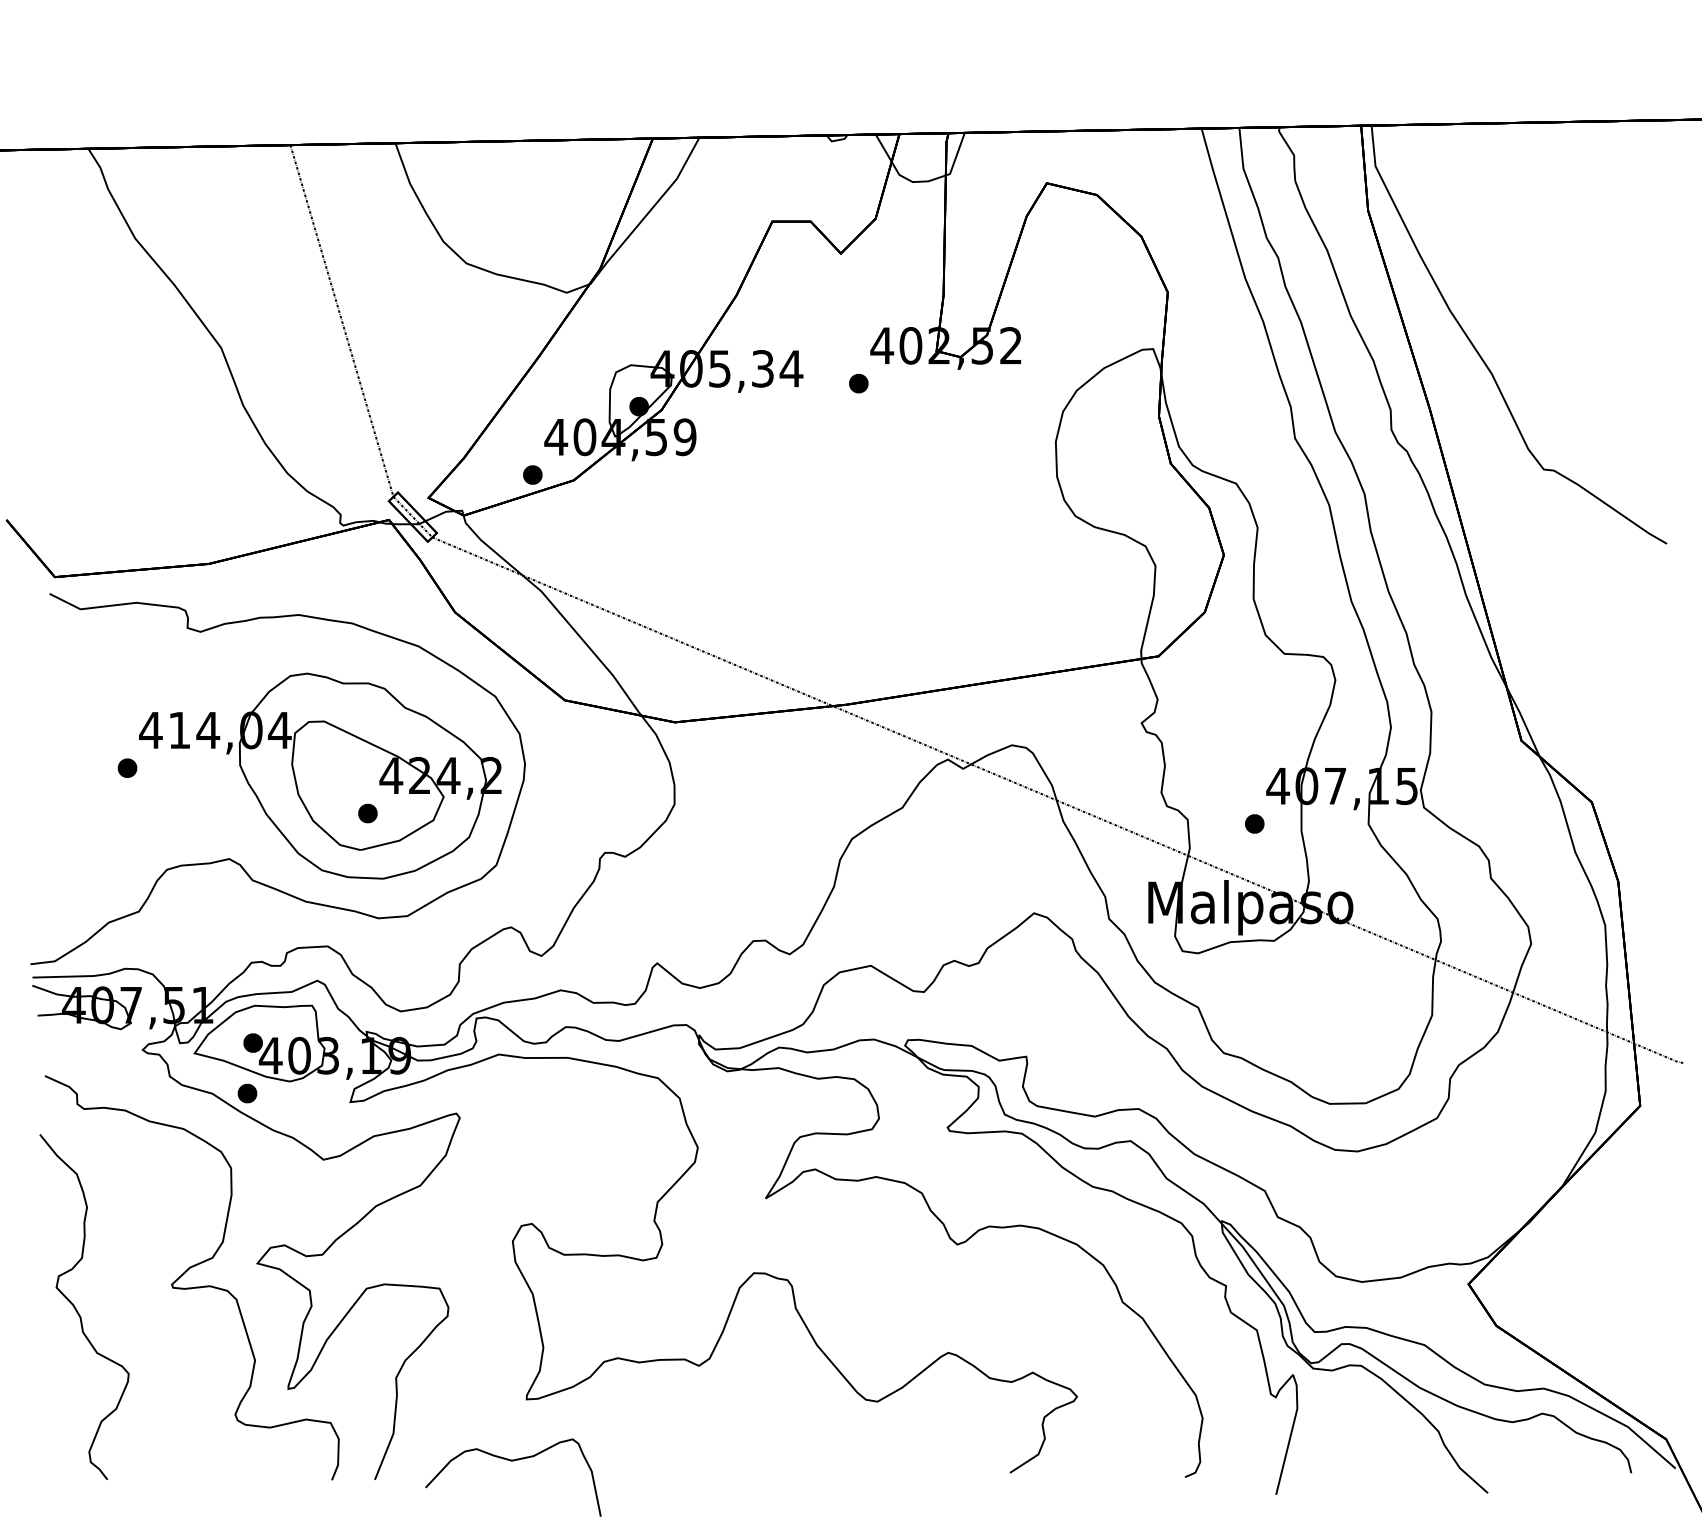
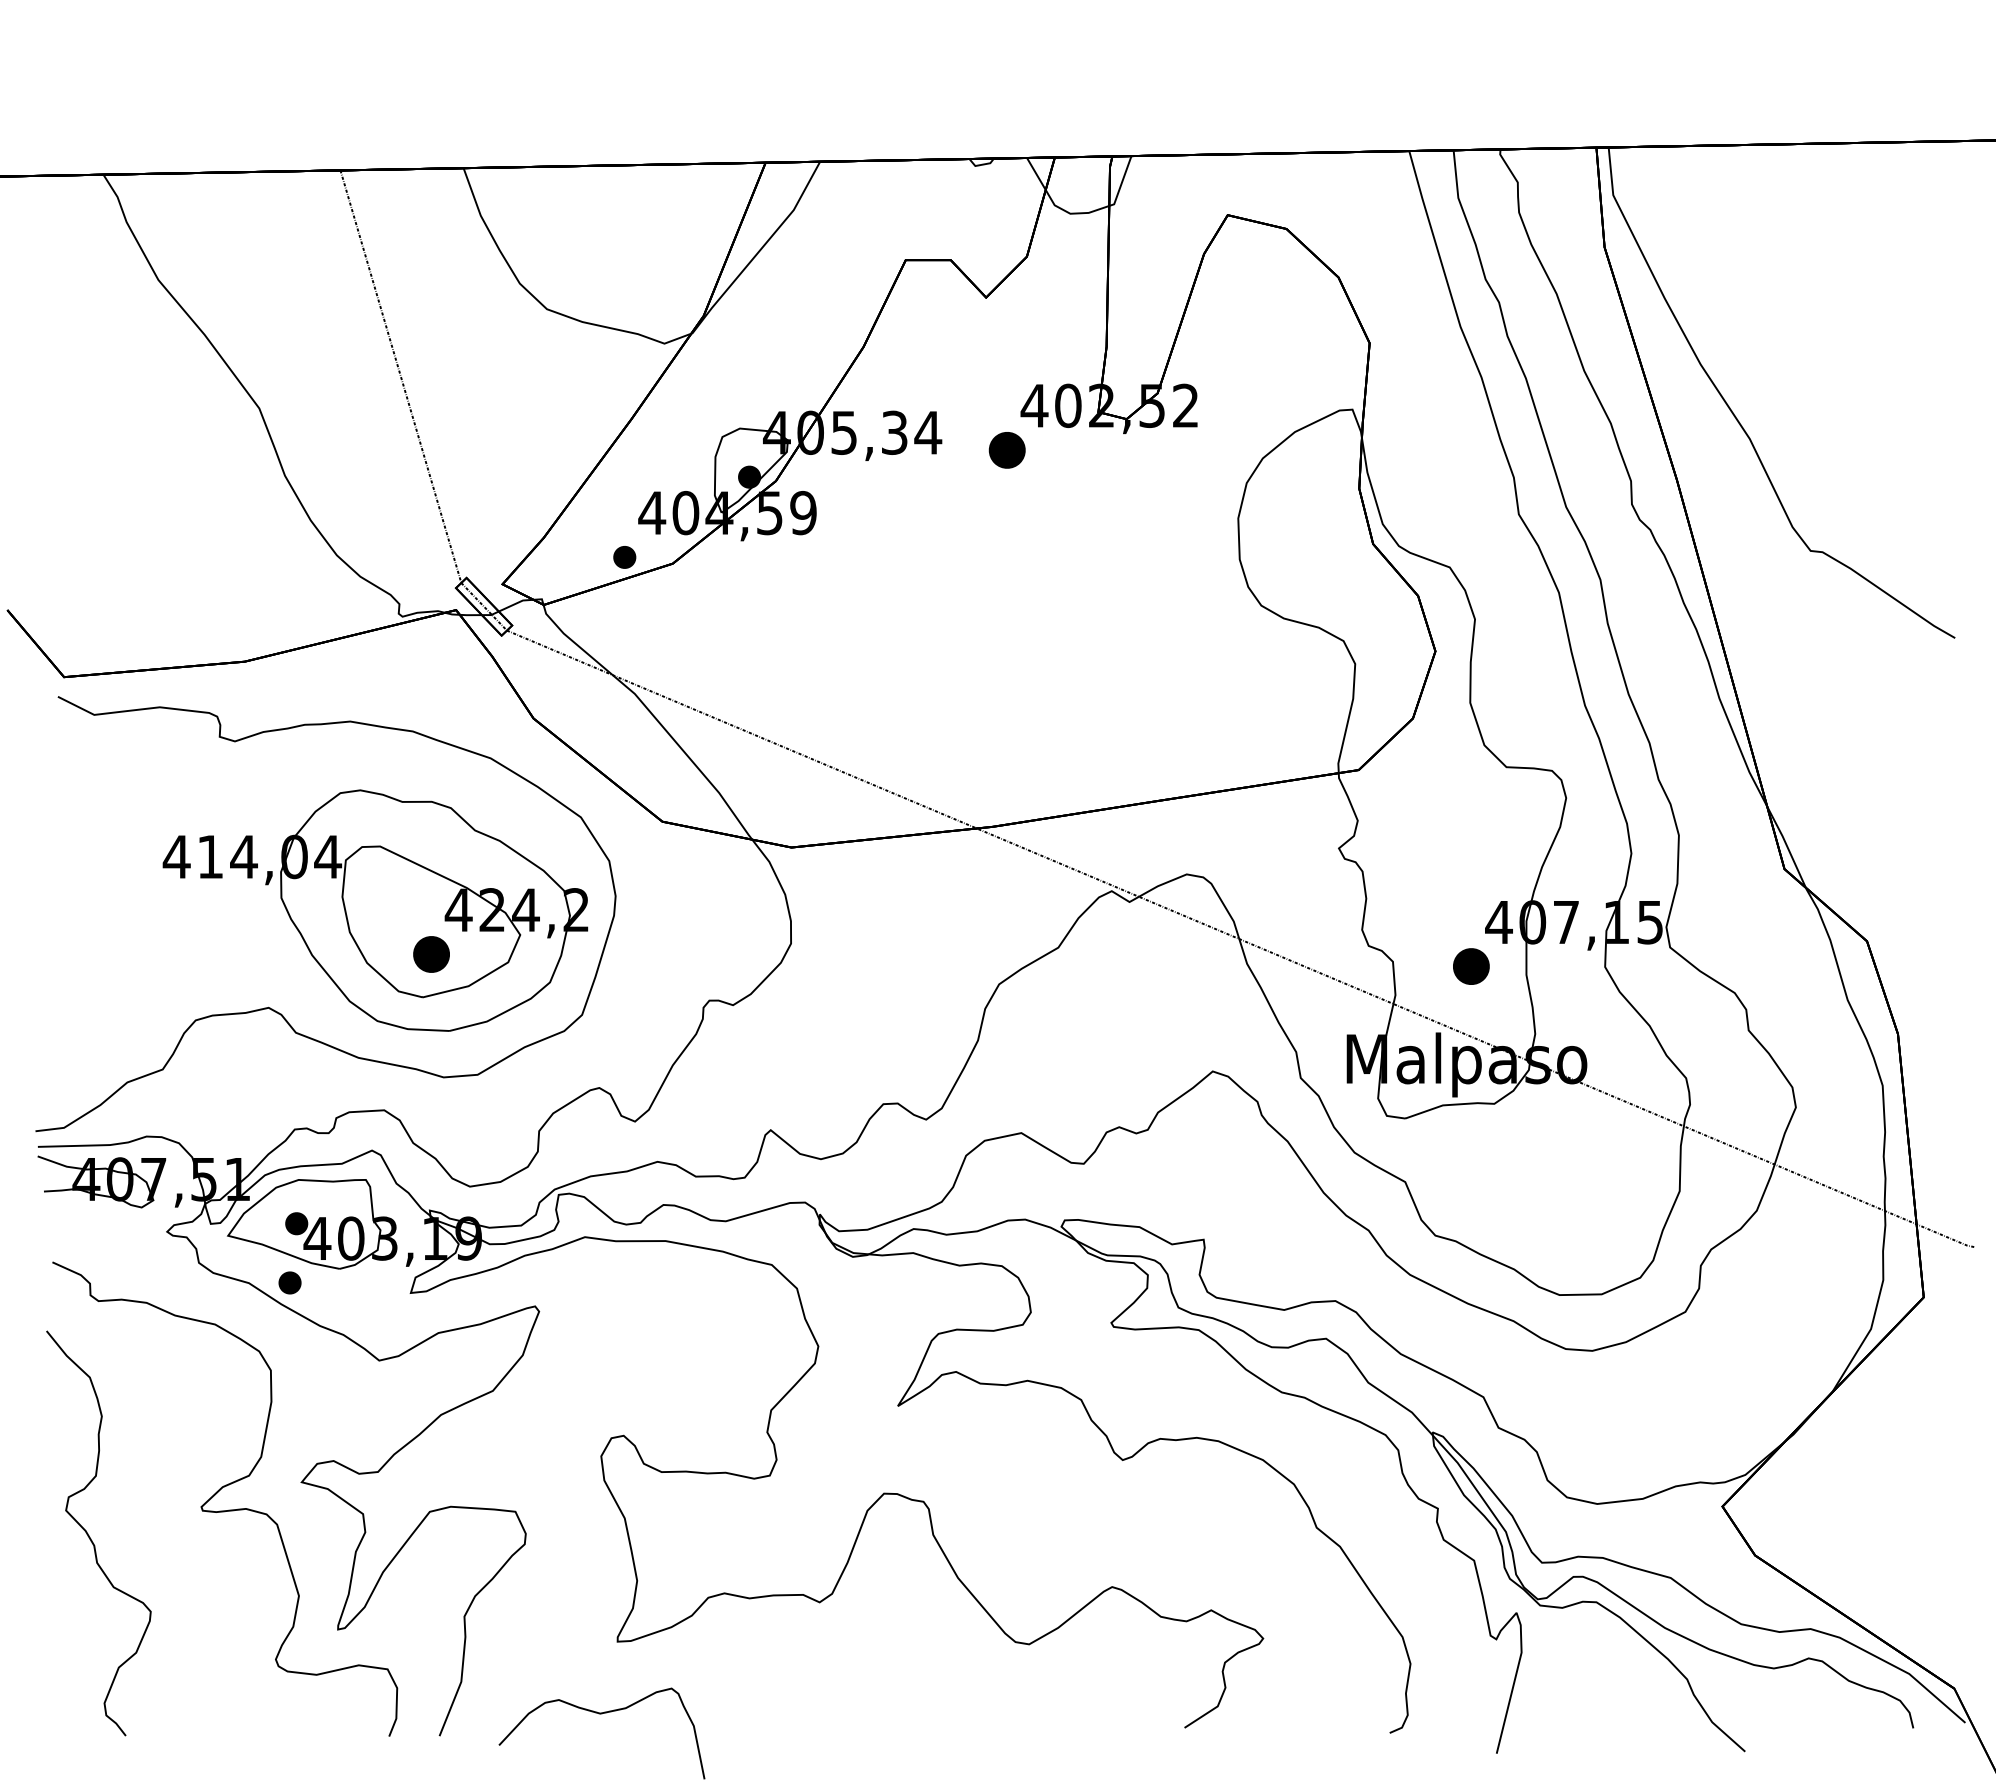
part: (858, 383) -> (1006, 449), size x1.6
part: (126, 767) -> (148, 900), removed
part: (367, 813) -> (430, 954), size x1.6
part: (1254, 823) -> (1471, 966), size x1.6

